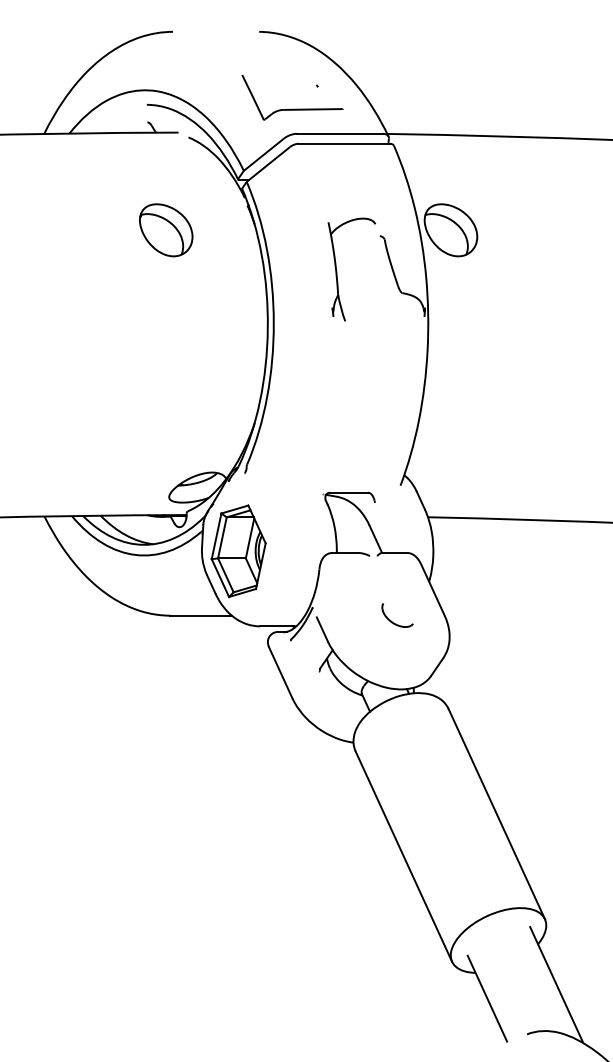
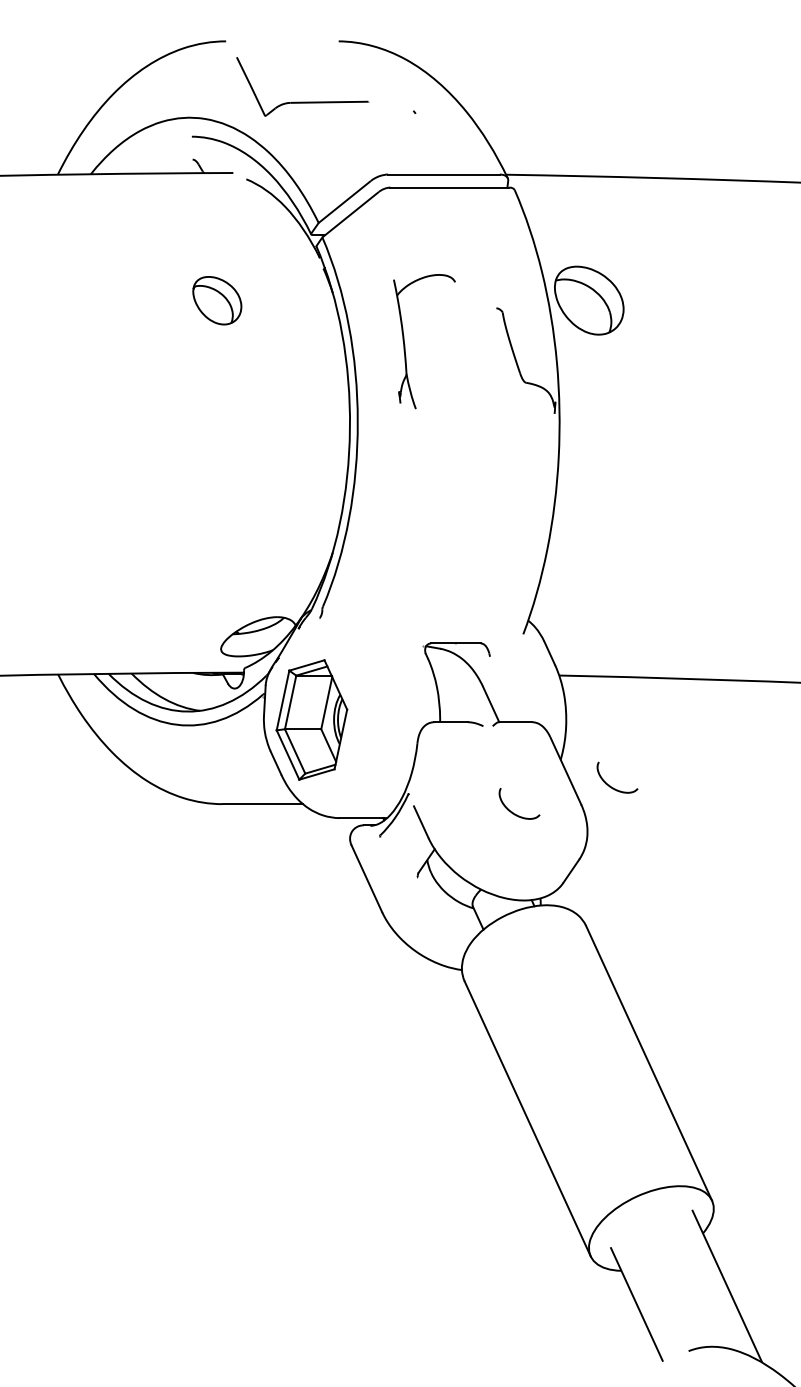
part: (292, 108) -> (302, 101), moved
part: (166, 230) -> (217, 300), size x0.7
part: (337, 270) -> (405, 342), moved
curve: (469, 602) -> (613, 786), added

